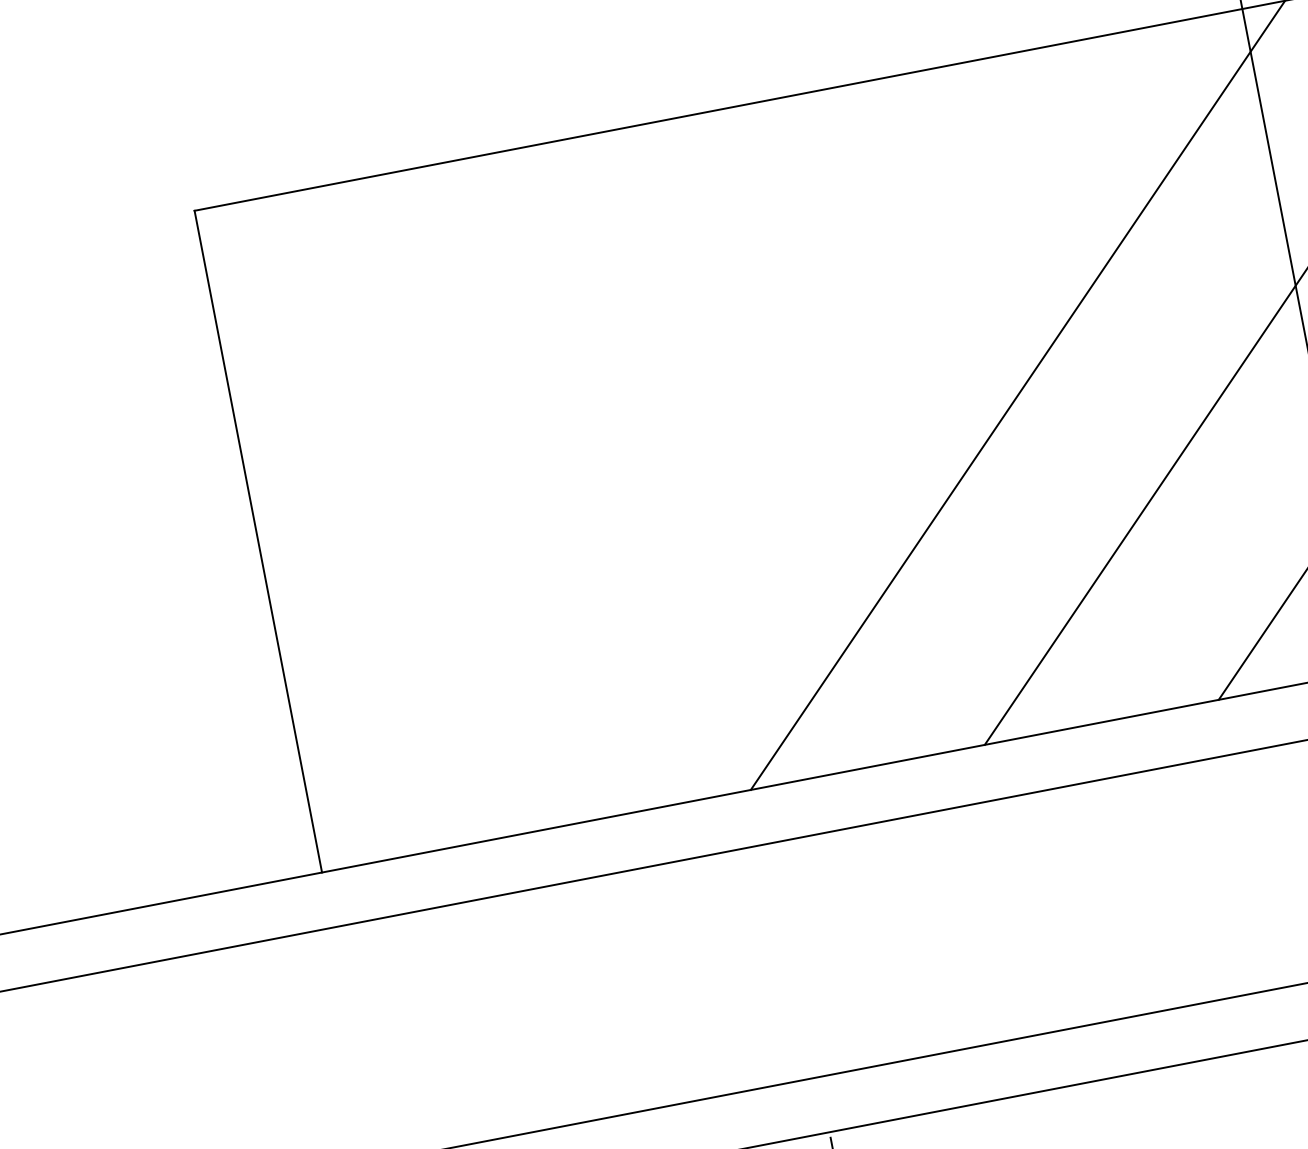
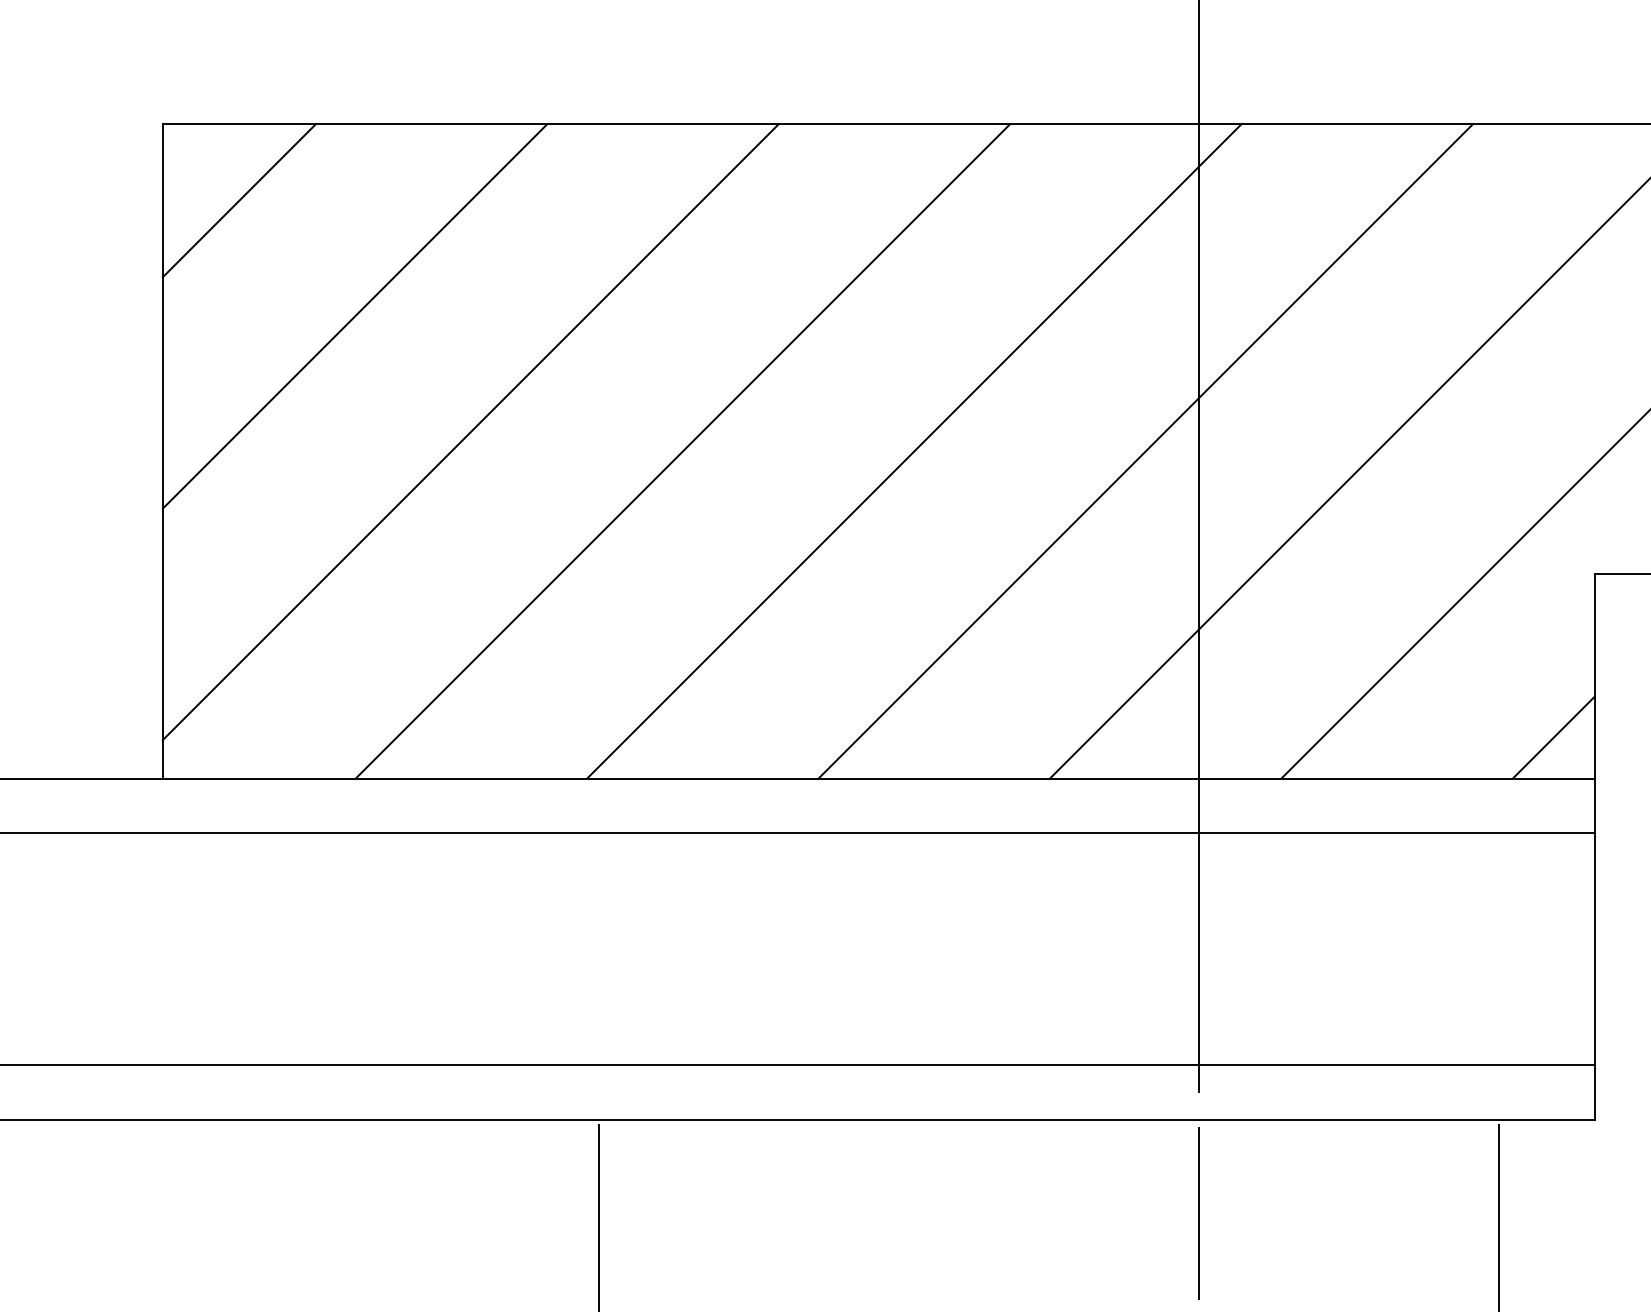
line: (285, 273) -> (238, 200), added
line: (425, 367) -> (354, 316), added
line: (783, 440) -> (682, 451), added
line: (565, 462) -> (470, 432), added

